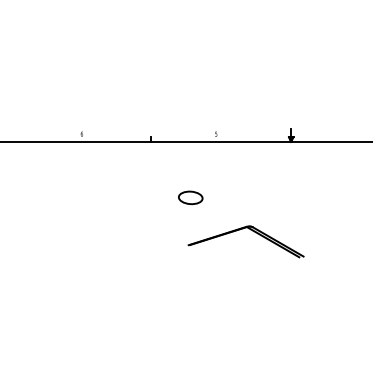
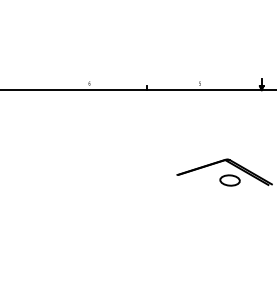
part: (190, 197) -> (229, 180), moved

